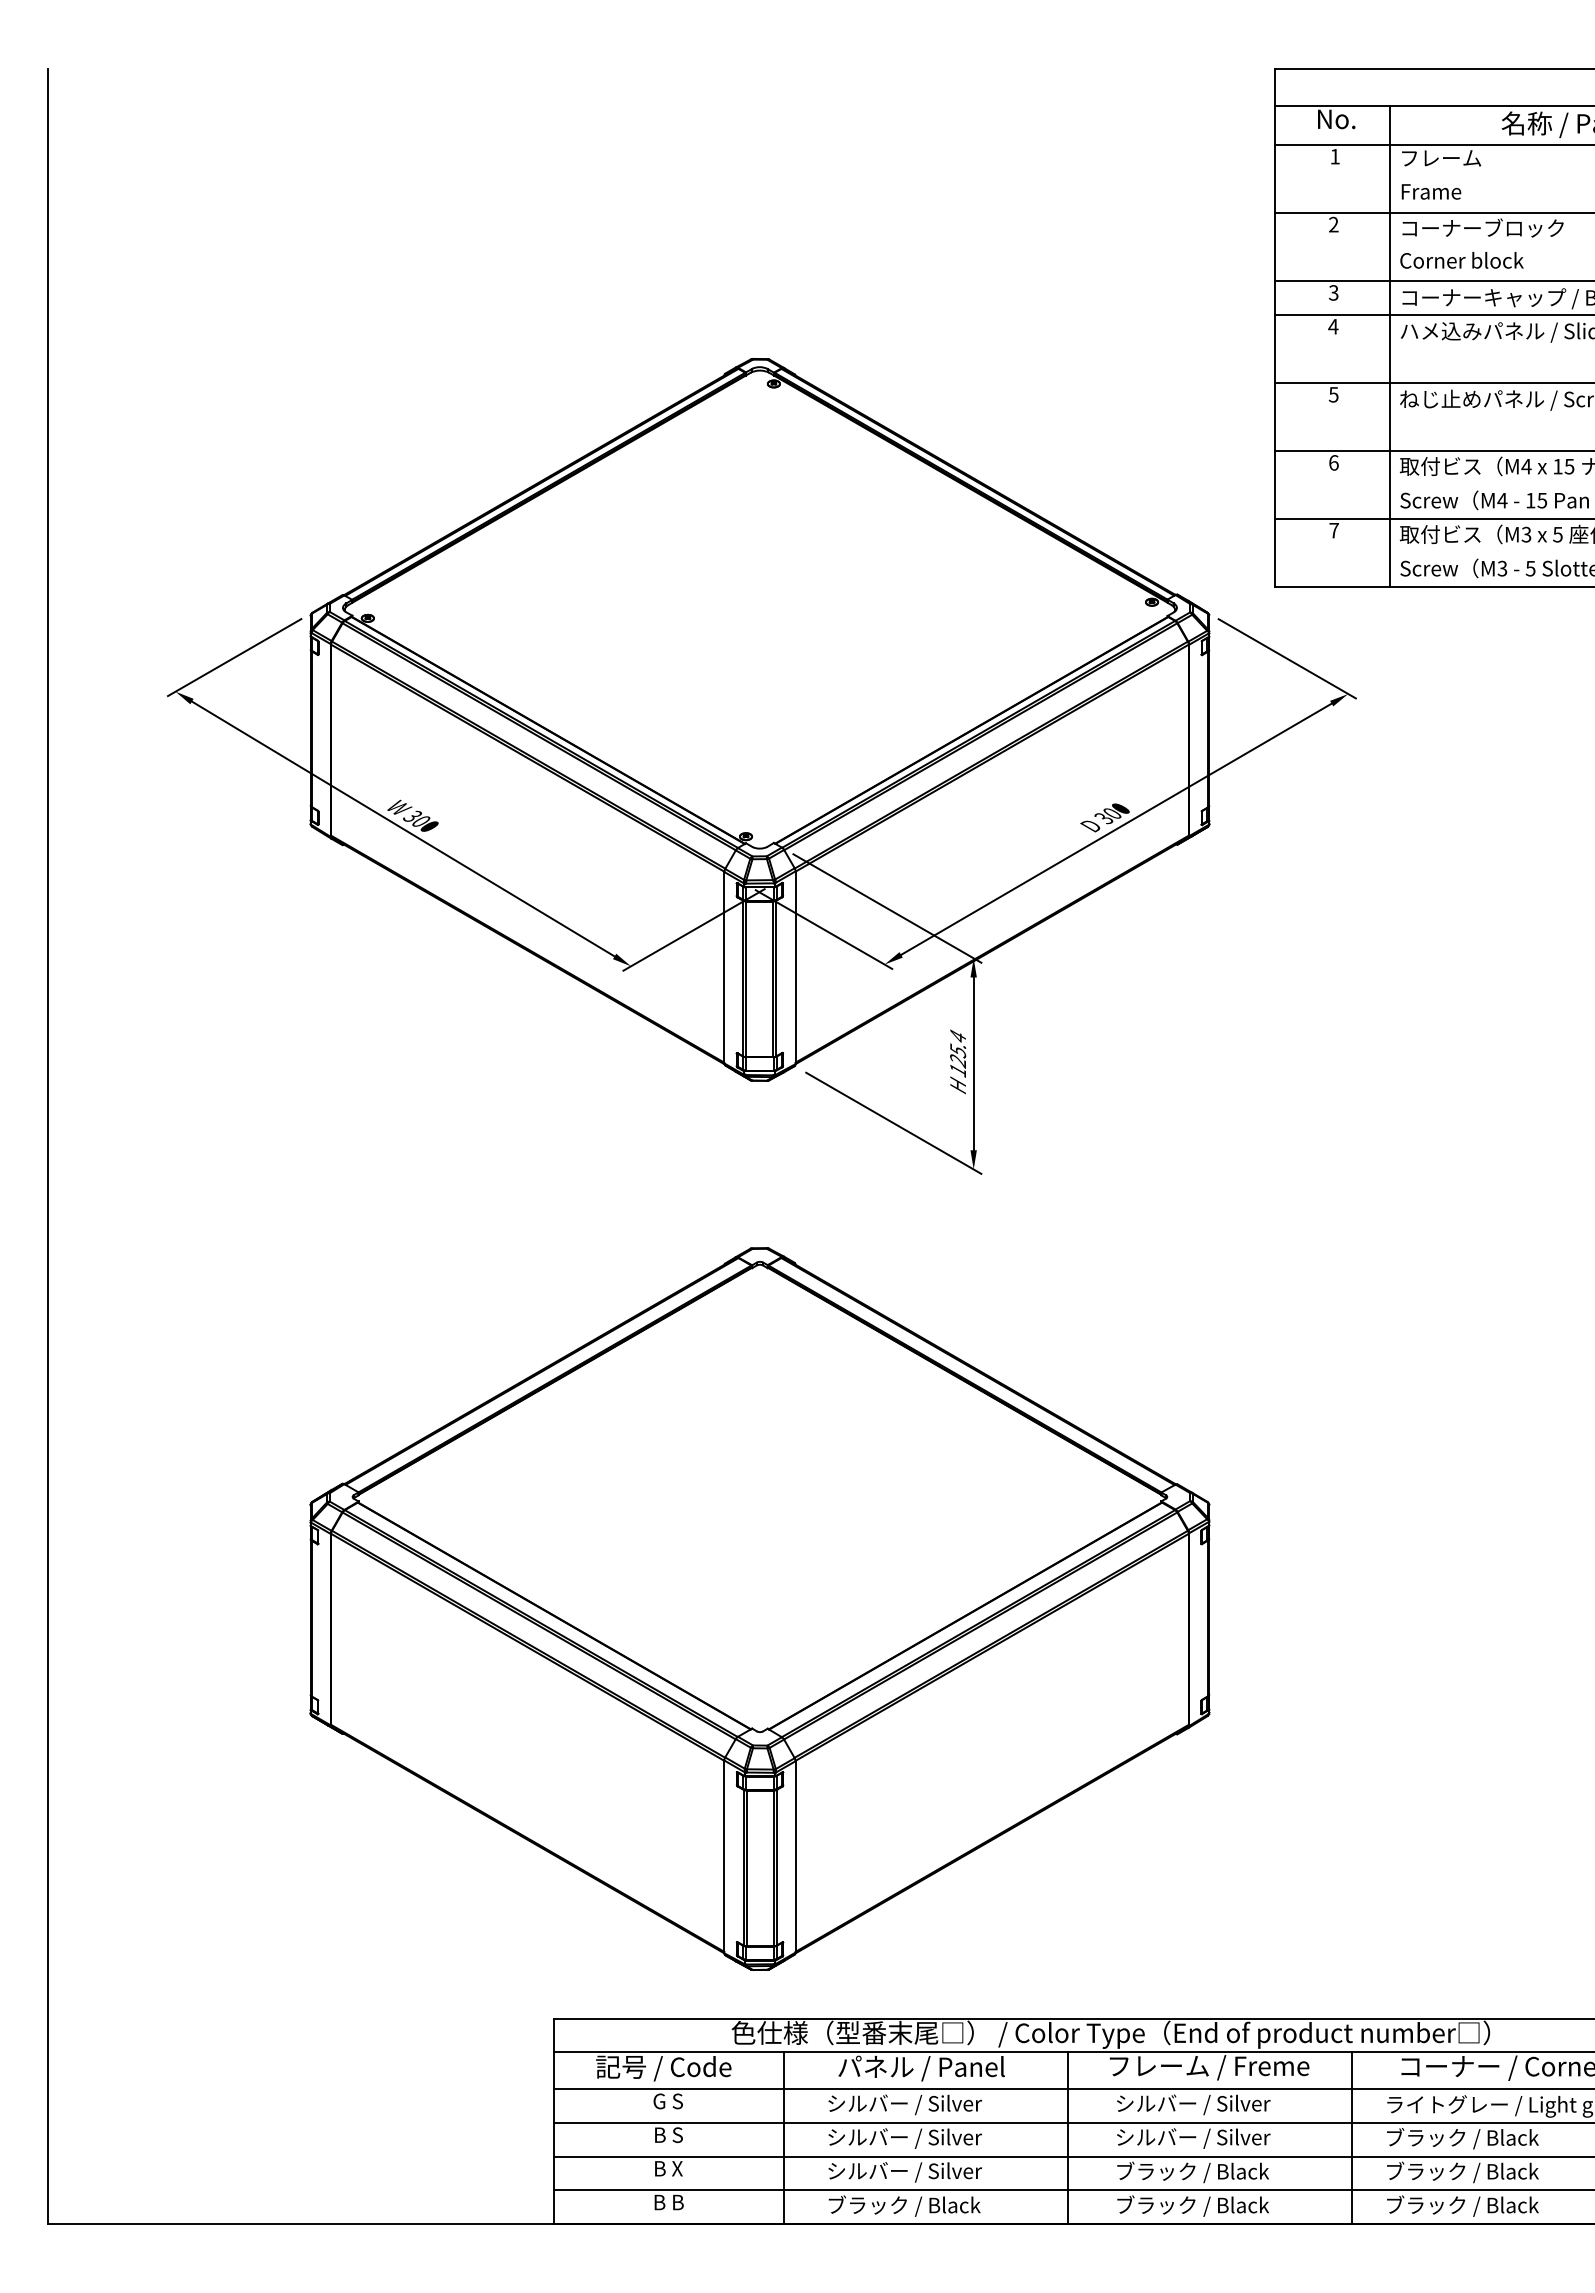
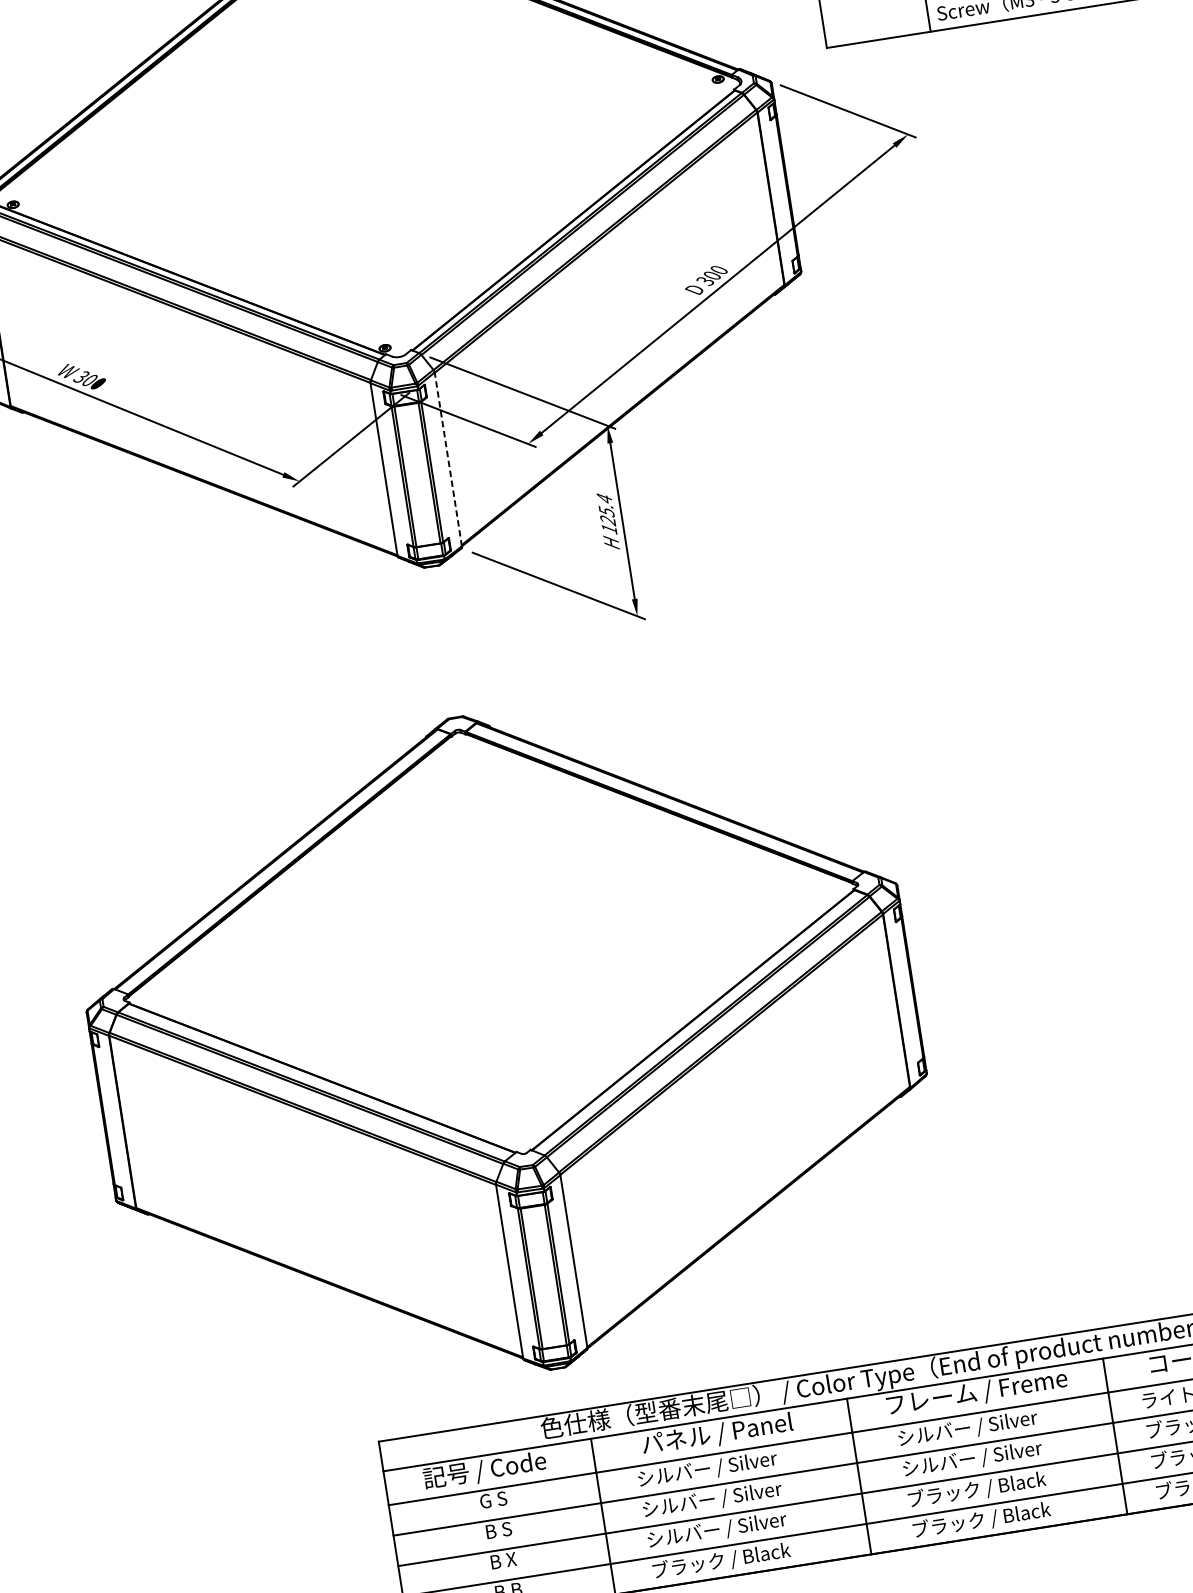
line: (795, 967) -> (448, 459), solid -> dashed

